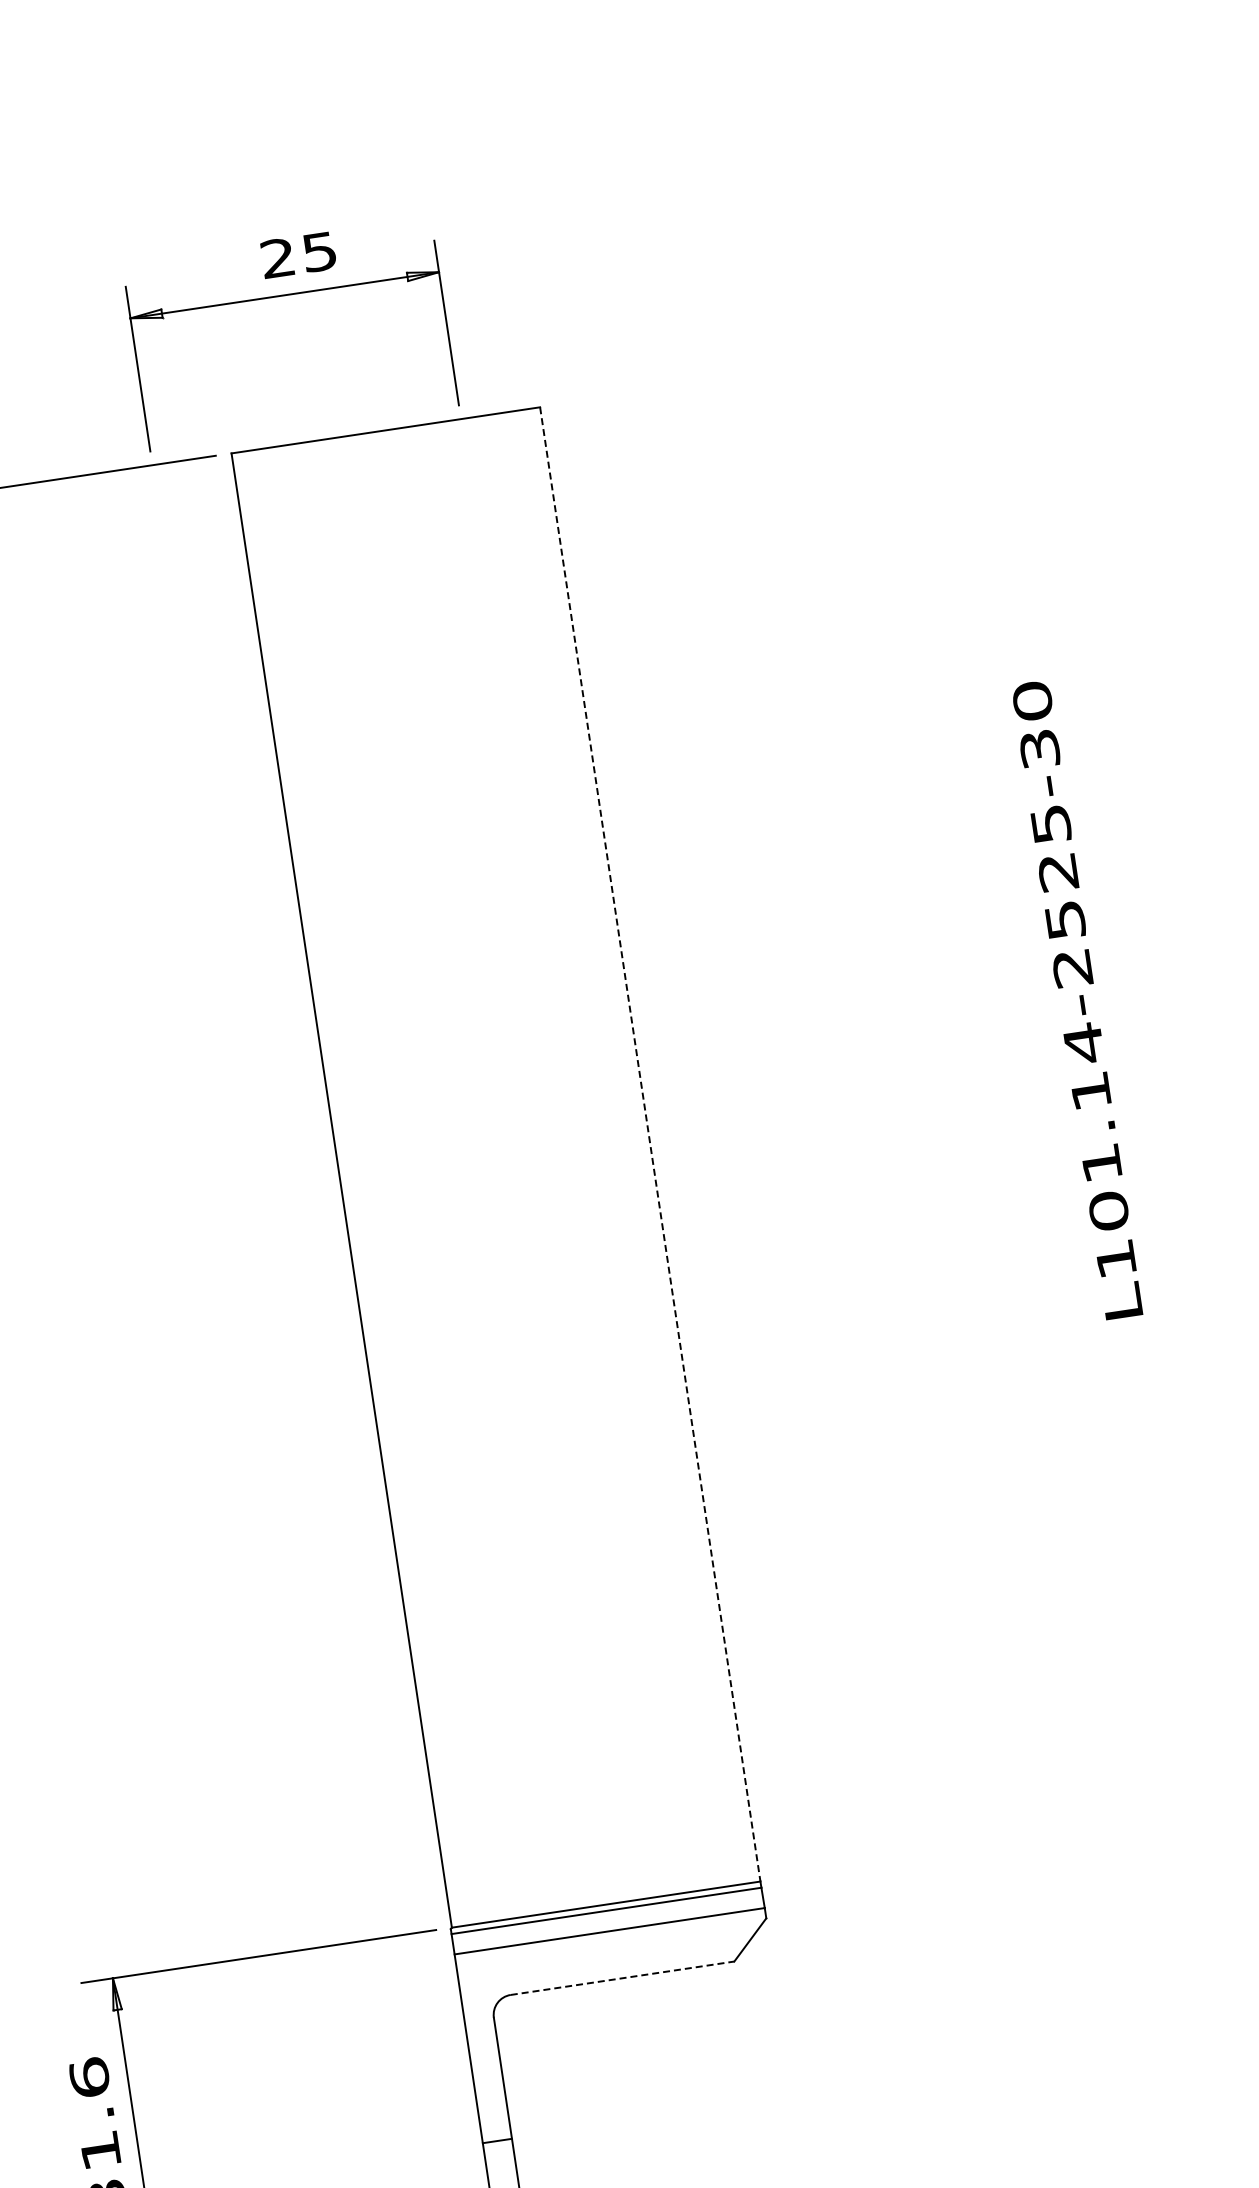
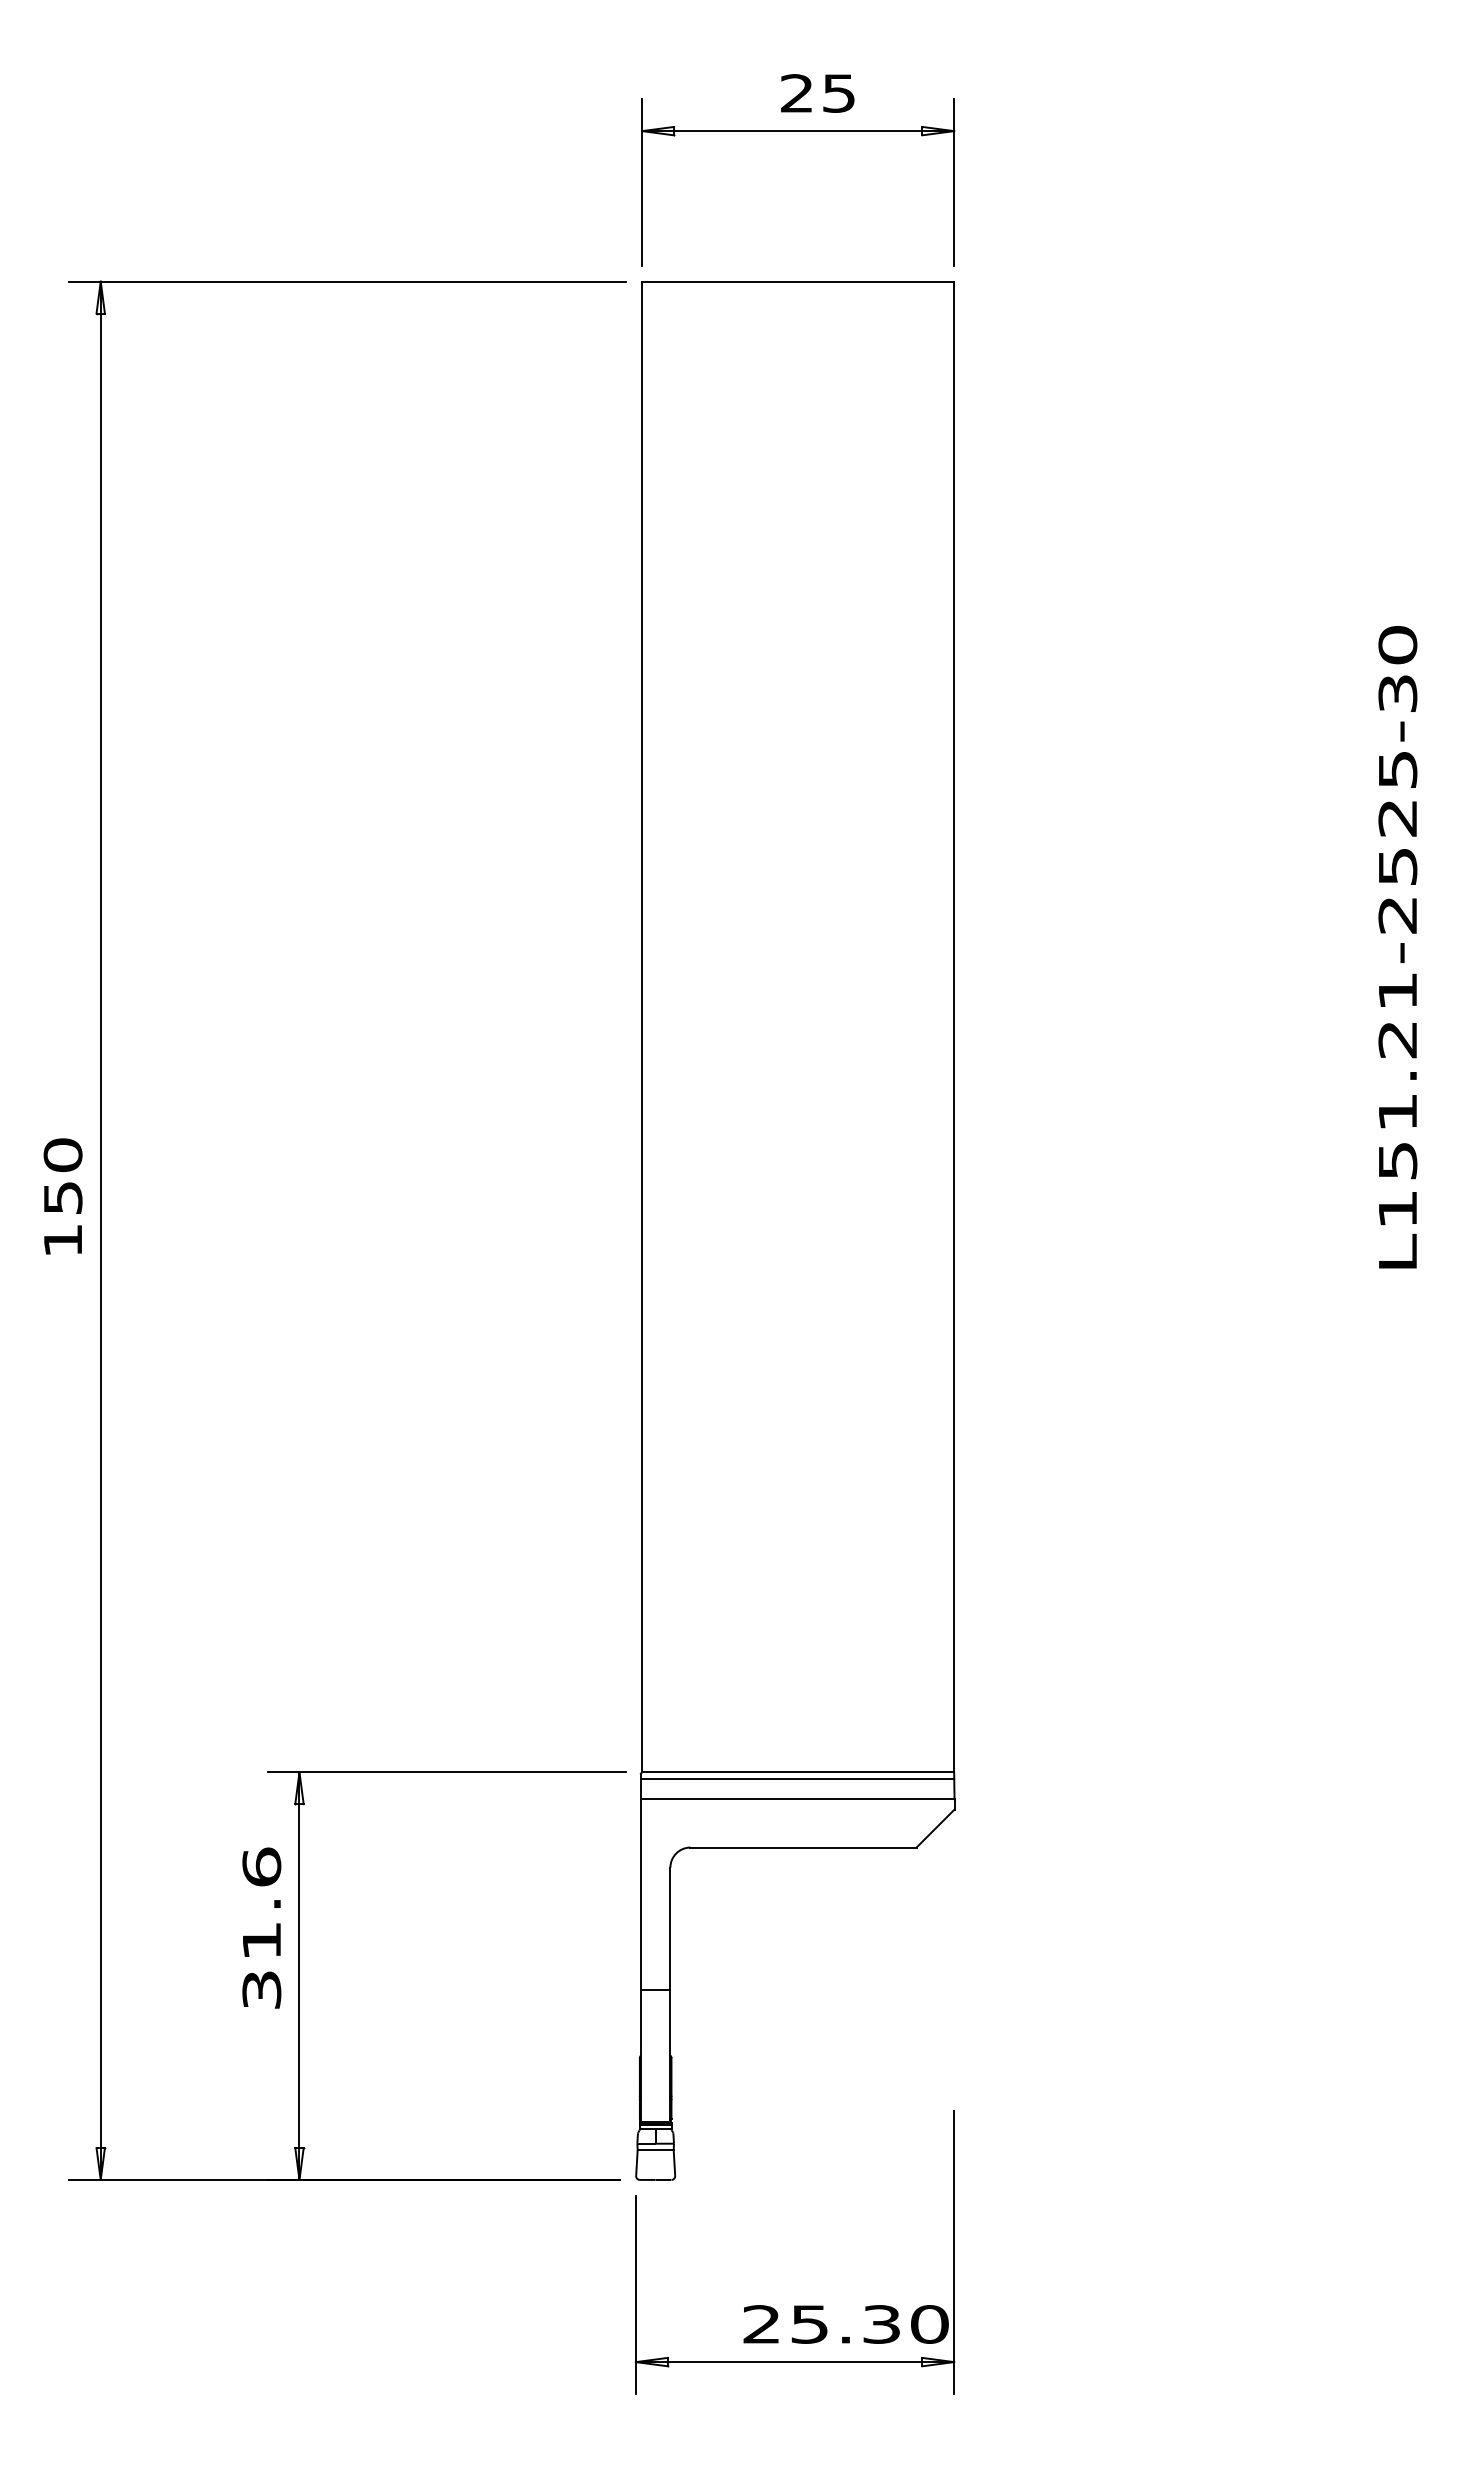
part: (285, 295) -> (798, 131), moved
text: (1095, 1126) -> (1397, 1075), L101.14-2525-30 -> L151.21-2525-30
line: (650, 1144) -> (954, 1027), dashed -> solid
line: (623, 1978) -> (804, 1847), dashed -> solid

